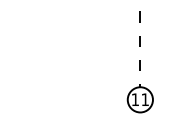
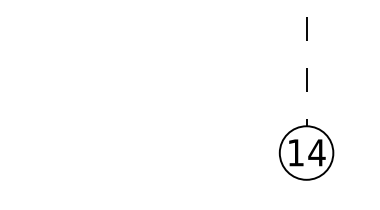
text: (145, 99) -> (317, 152), 11 -> 14

